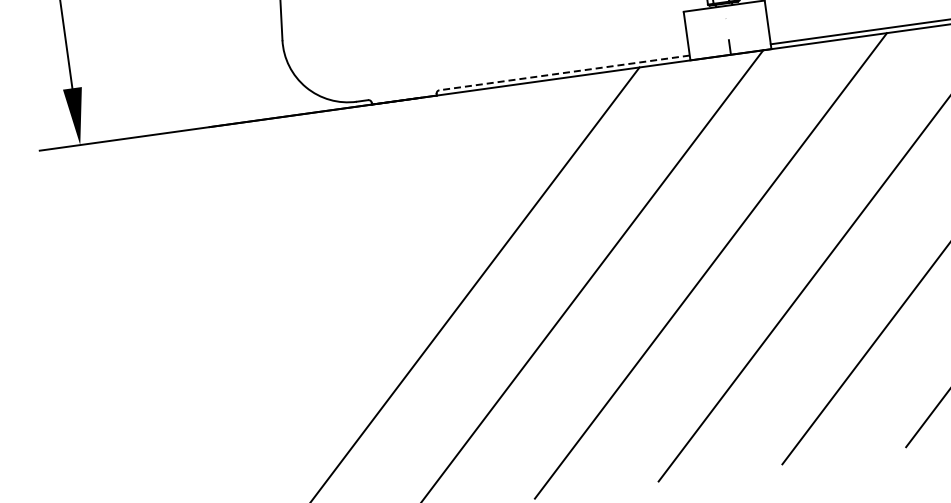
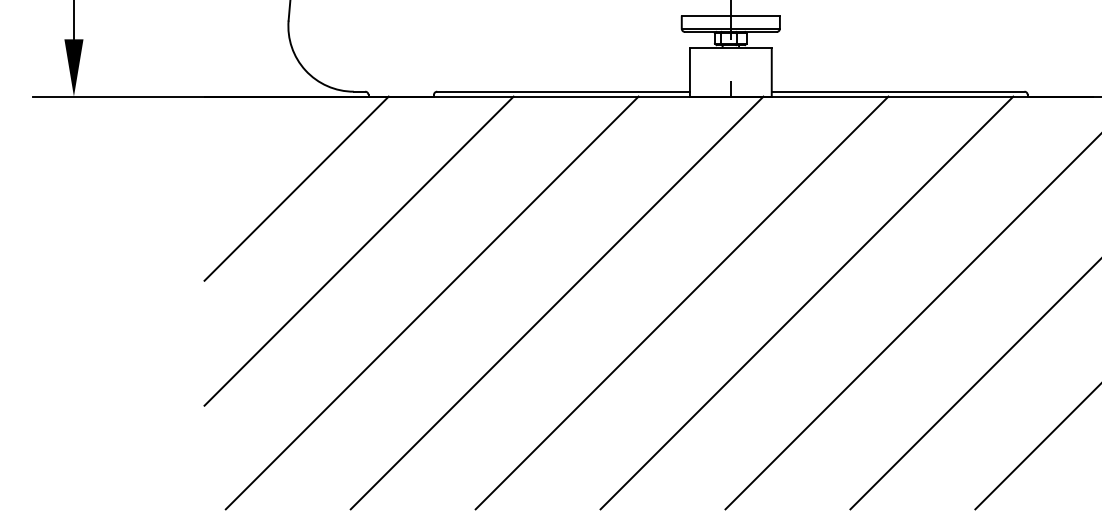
line: (564, 72) -> (563, 91), dashed -> solid
line: (313, 205) -> (296, 188), added
line: (383, 258) -> (358, 250), added

